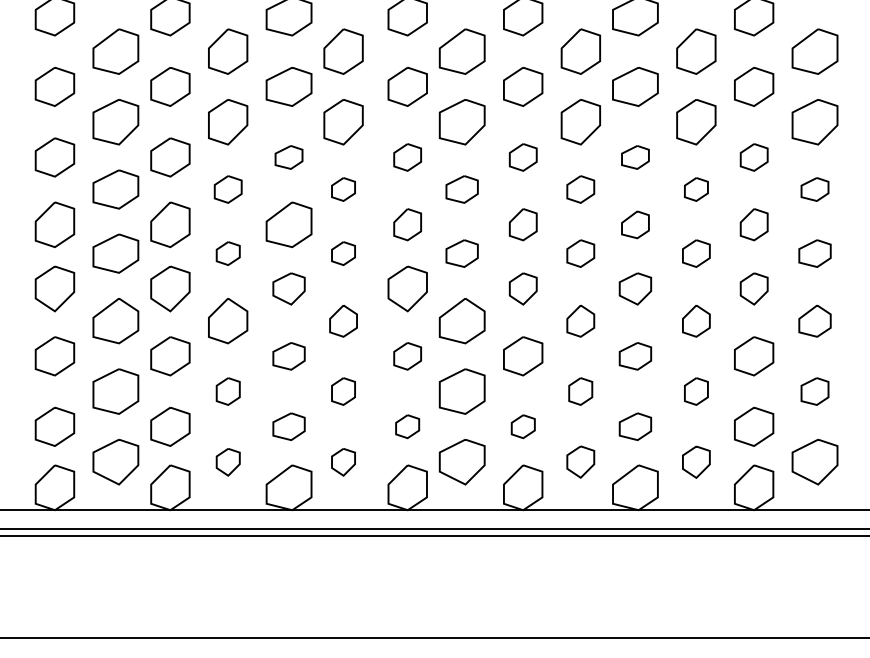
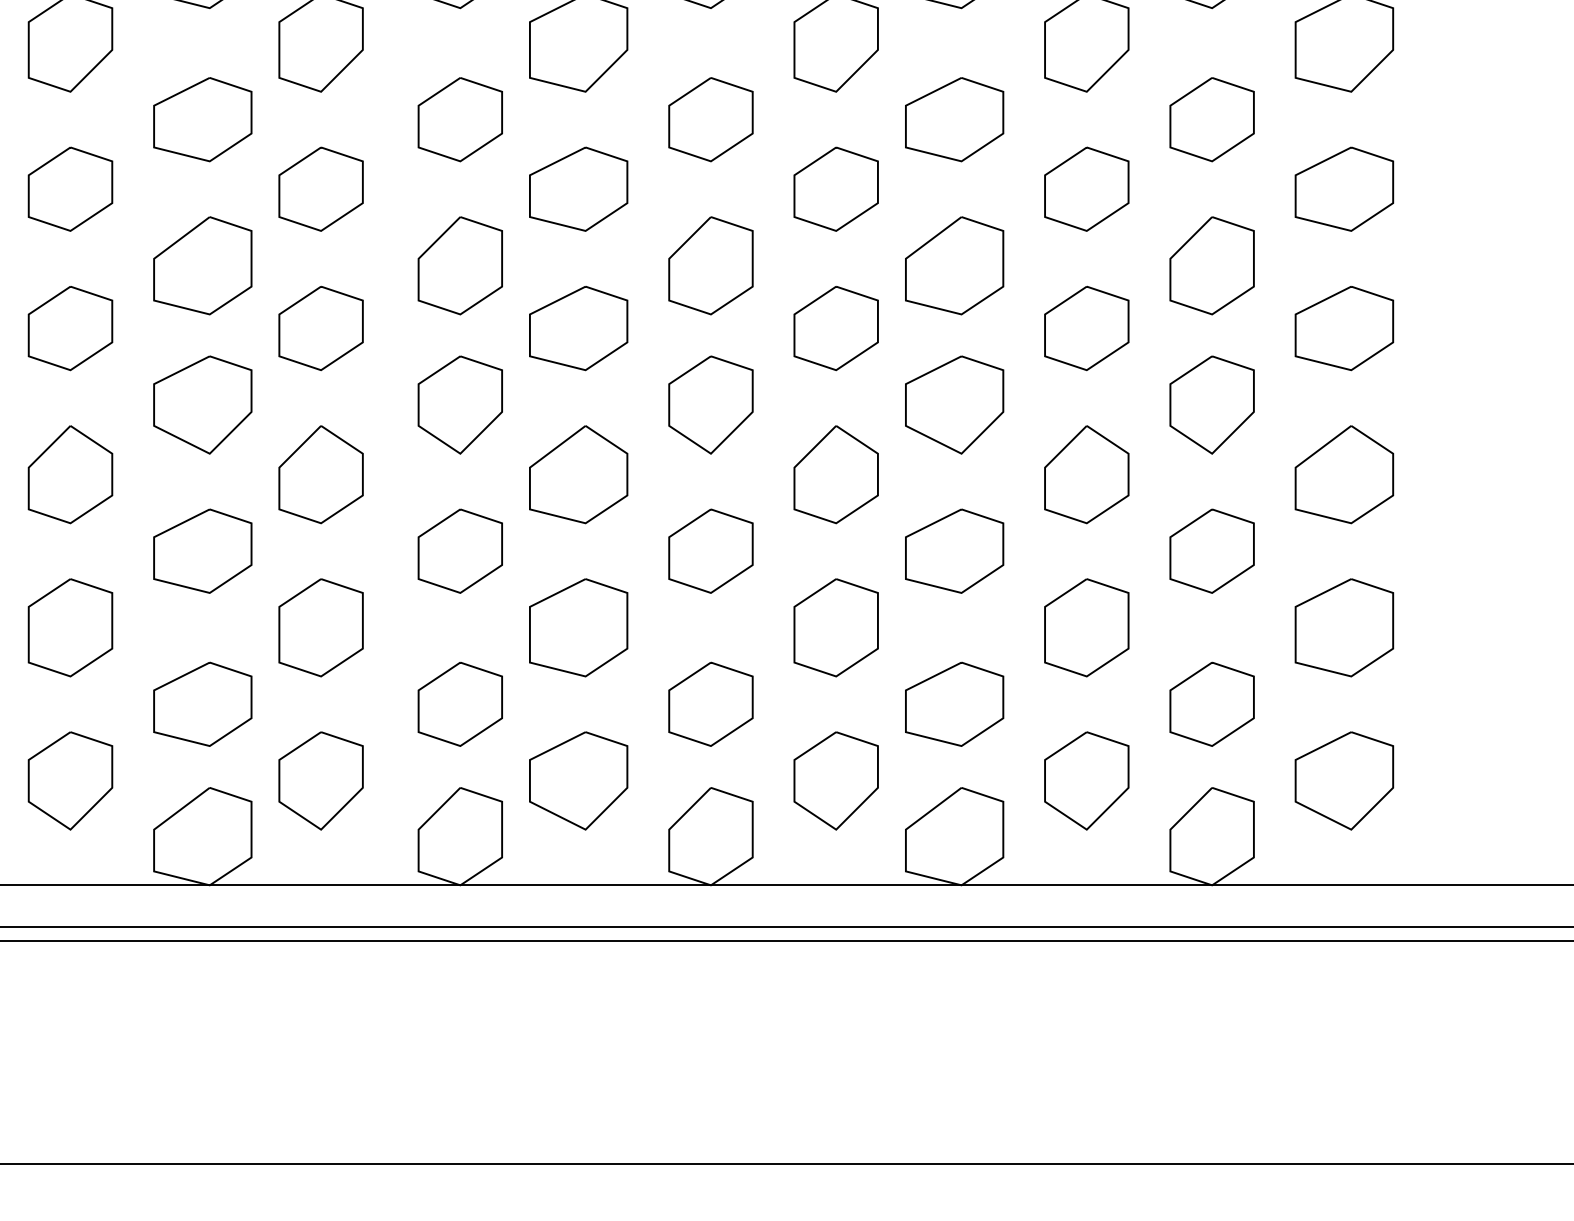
part: (288, 157) -> (201, 119), size x1.67
part: (407, 157) -> (459, 119), size x1.43
part: (523, 157) -> (711, 119), size x1.43
part: (635, 157) -> (954, 119), size x1.67
part: (754, 157) -> (1213, 119), size x1.43
part: (228, 189) -> (71, 189), size x1.43
part: (343, 189) -> (320, 189), size x1.67
part: (461, 189) -> (577, 189), size x1.43
part: (580, 189) -> (835, 189), size x1.43
part: (696, 189) -> (1087, 189), size x1.67
part: (814, 189) -> (1343, 189), size x1.67
part: (407, 224) -> (459, 265), size x1.43
part: (523, 224) -> (711, 265), size x1.43
part: (635, 224) -> (954, 265), size x1.67
part: (754, 224) -> (1213, 265), size x1.43
part: (228, 253) -> (71, 328), size x1.67
part: (343, 253) -> (320, 328), size x1.67
part: (461, 253) -> (577, 328), size x1.43
part: (580, 253) -> (835, 328), size x1.43
part: (696, 253) -> (1087, 328), size x1.43
part: (814, 253) -> (1343, 328), size x1.43
part: (288, 288) -> (201, 404), size x1.43
part: (523, 288) -> (711, 404), size x1.43
part: (635, 288) -> (954, 404), size x1.43
part: (754, 288) -> (1213, 404), size x1.43
part: (343, 321) -> (320, 475), size x1.43
part: (580, 321) -> (835, 475), size x1.43
part: (696, 321) -> (1087, 475), size x1.43
part: (814, 321) -> (1343, 475), size x1.43
part: (288, 356) -> (201, 551), size x1.43
part: (407, 356) -> (459, 551), size x1.43
part: (635, 356) -> (954, 551), size x1.43
part: (228, 391) -> (71, 627), size x1.67
part: (343, 391) -> (320, 627), size x1.67
part: (580, 391) -> (835, 627), size x1.67
part: (696, 391) -> (1087, 627), size x1.67
part: (814, 391) -> (1343, 627), size x1.67
part: (288, 426) -> (201, 703), size x1.43
part: (407, 426) -> (459, 703), size x1.67
part: (523, 426) -> (711, 703), size x1.67
part: (635, 426) -> (954, 703), size x1.43
part: (580, 461) -> (835, 779), size x1.43
part: (228, 462) -> (71, 781), size x1.67
part: (343, 462) -> (320, 781), size x1.67
part: (696, 462) -> (1087, 781), size x1.43

